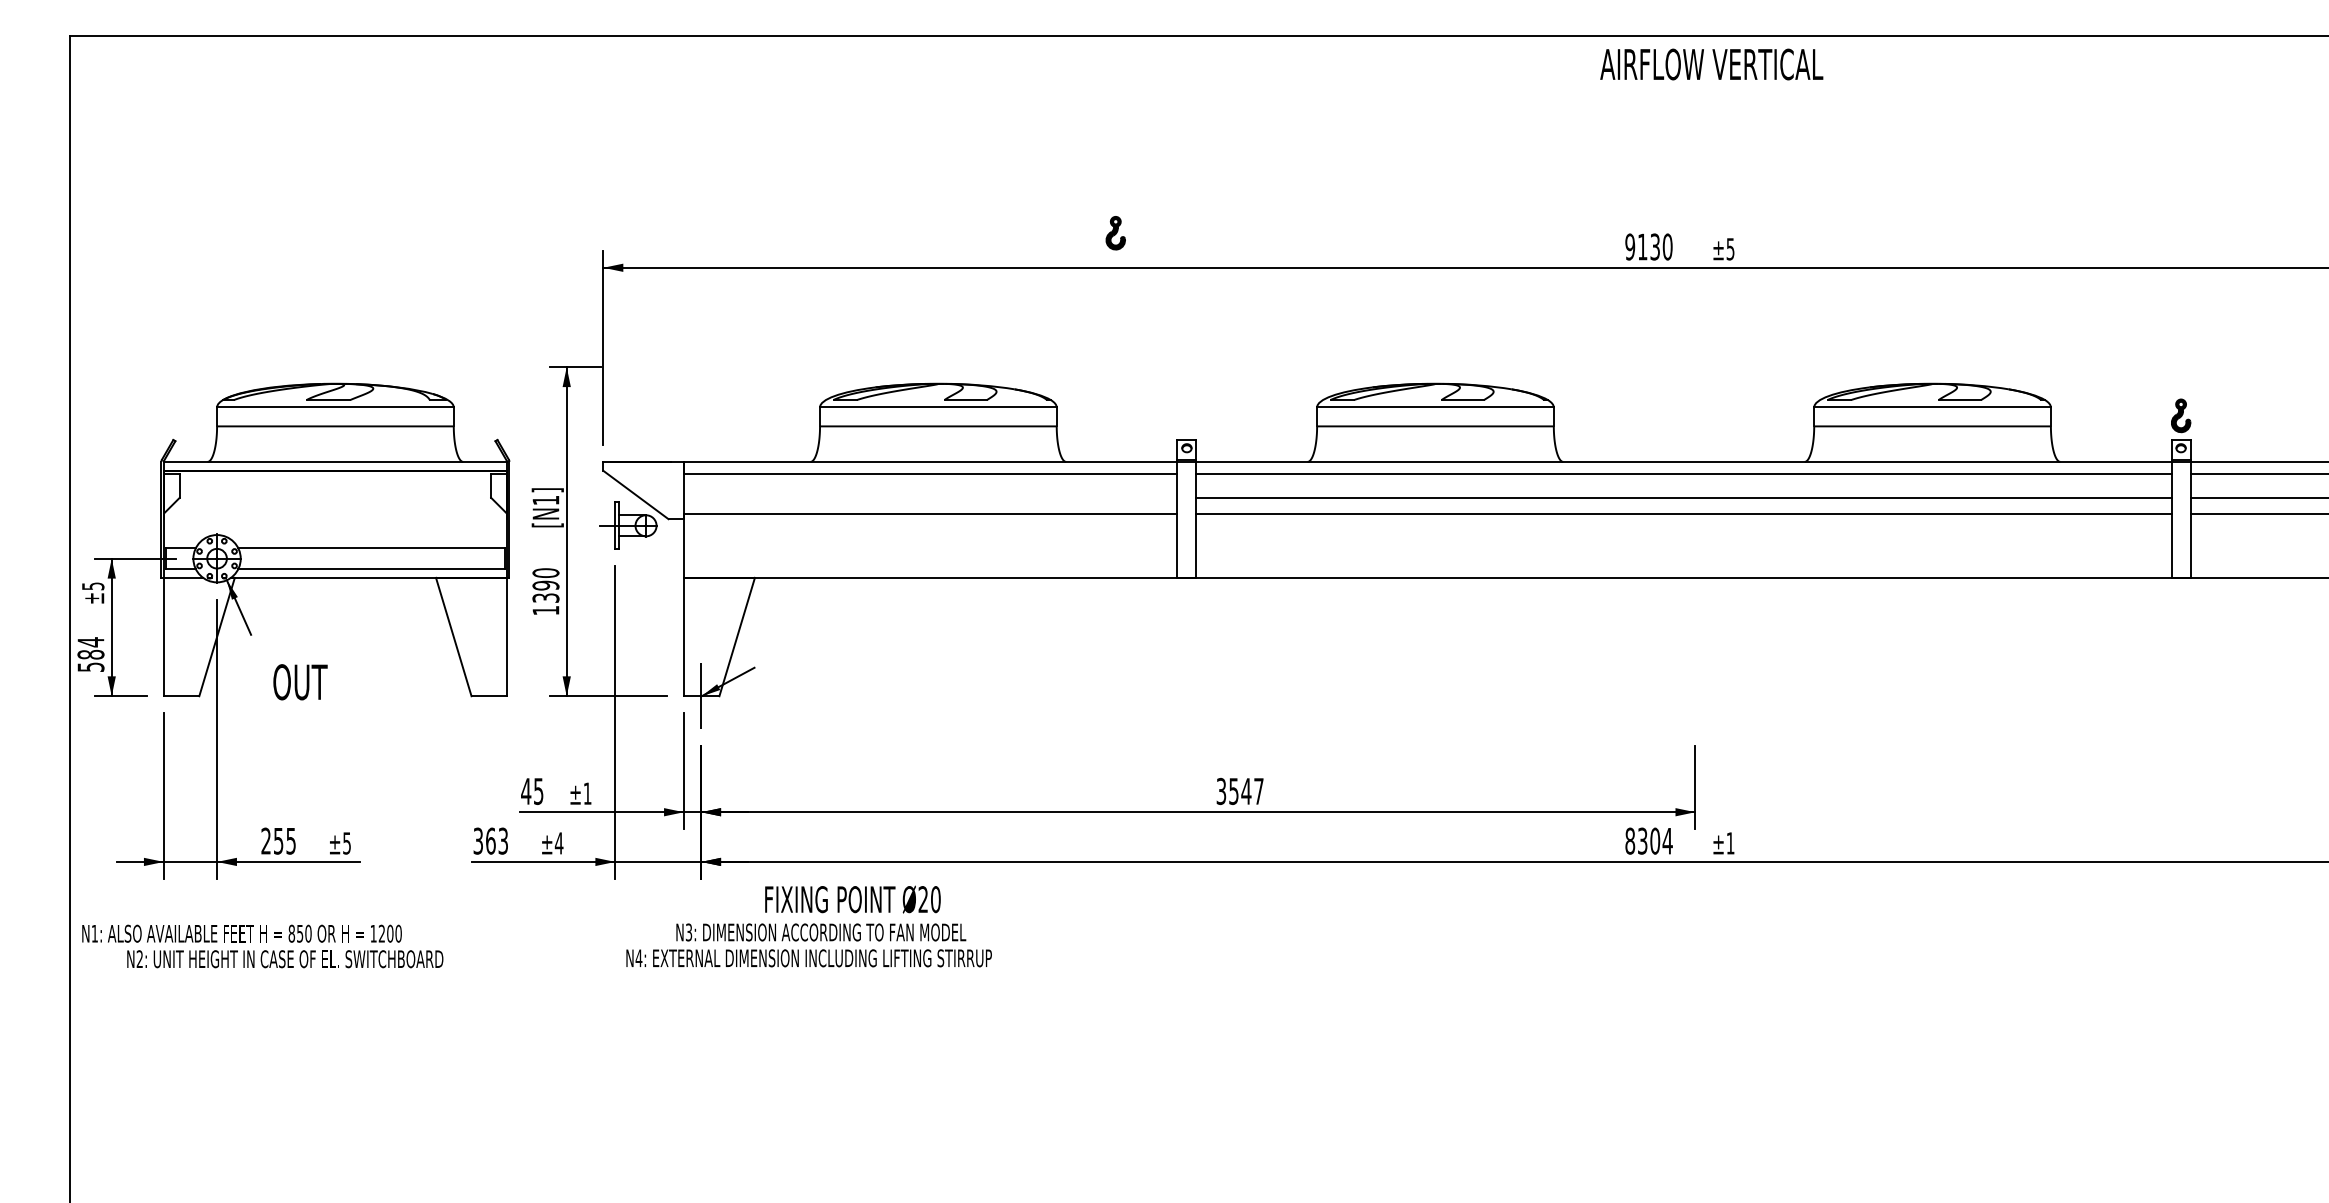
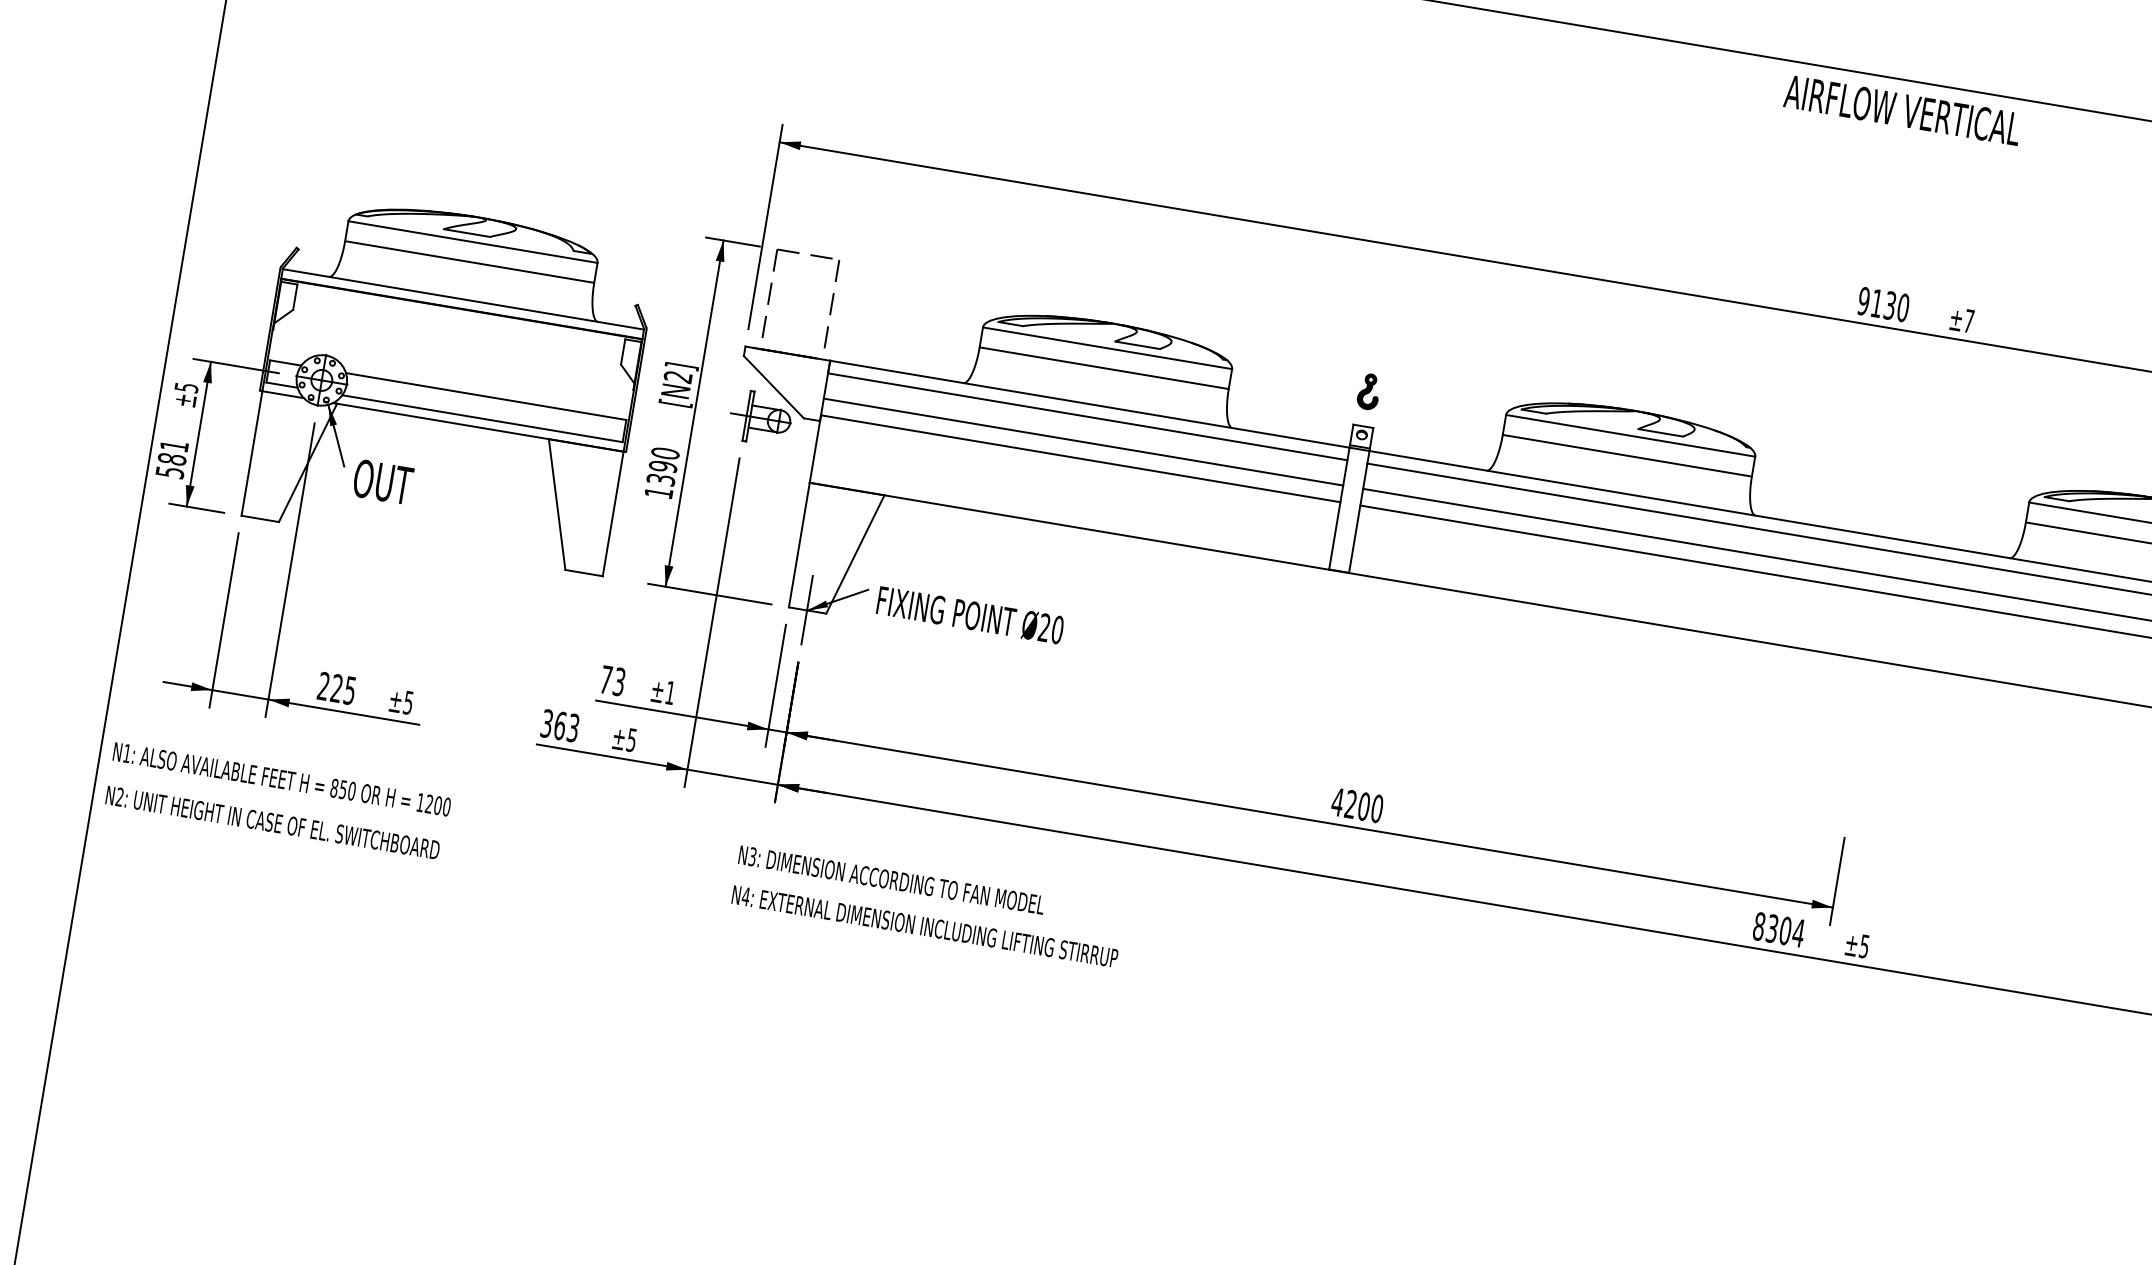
text: (1711, 64) -> (1902, 110), moved
part: (1115, 233) -> (1368, 392), moved
text: (1730, 249) -> (1968, 321), ±5 -> ±7
part: (618, 408) -> (770, 293), added
line: (930, 497) -> (1083, 441), added
text: (545, 500) -> (677, 377), [N1] -> [N2]
text: (90, 642) -> (173, 446), 584 -> 581
text: (300, 682) -> (383, 482), moved
text: (532, 790) -> (612, 679), 45 -> 73
text: (1239, 791) -> (1356, 805), 3547 -> 4200
text: (278, 840) -> (336, 687), 255 -> 225
text: (558, 843) -> (630, 740), ±4 -> ±5
text: (1730, 843) -> (1864, 946), ±1 -> ±5
text: (852, 899) -> (969, 615), moved
text: (808, 958) -> (924, 926), moved
text: (285, 959) -> (273, 823), moved

